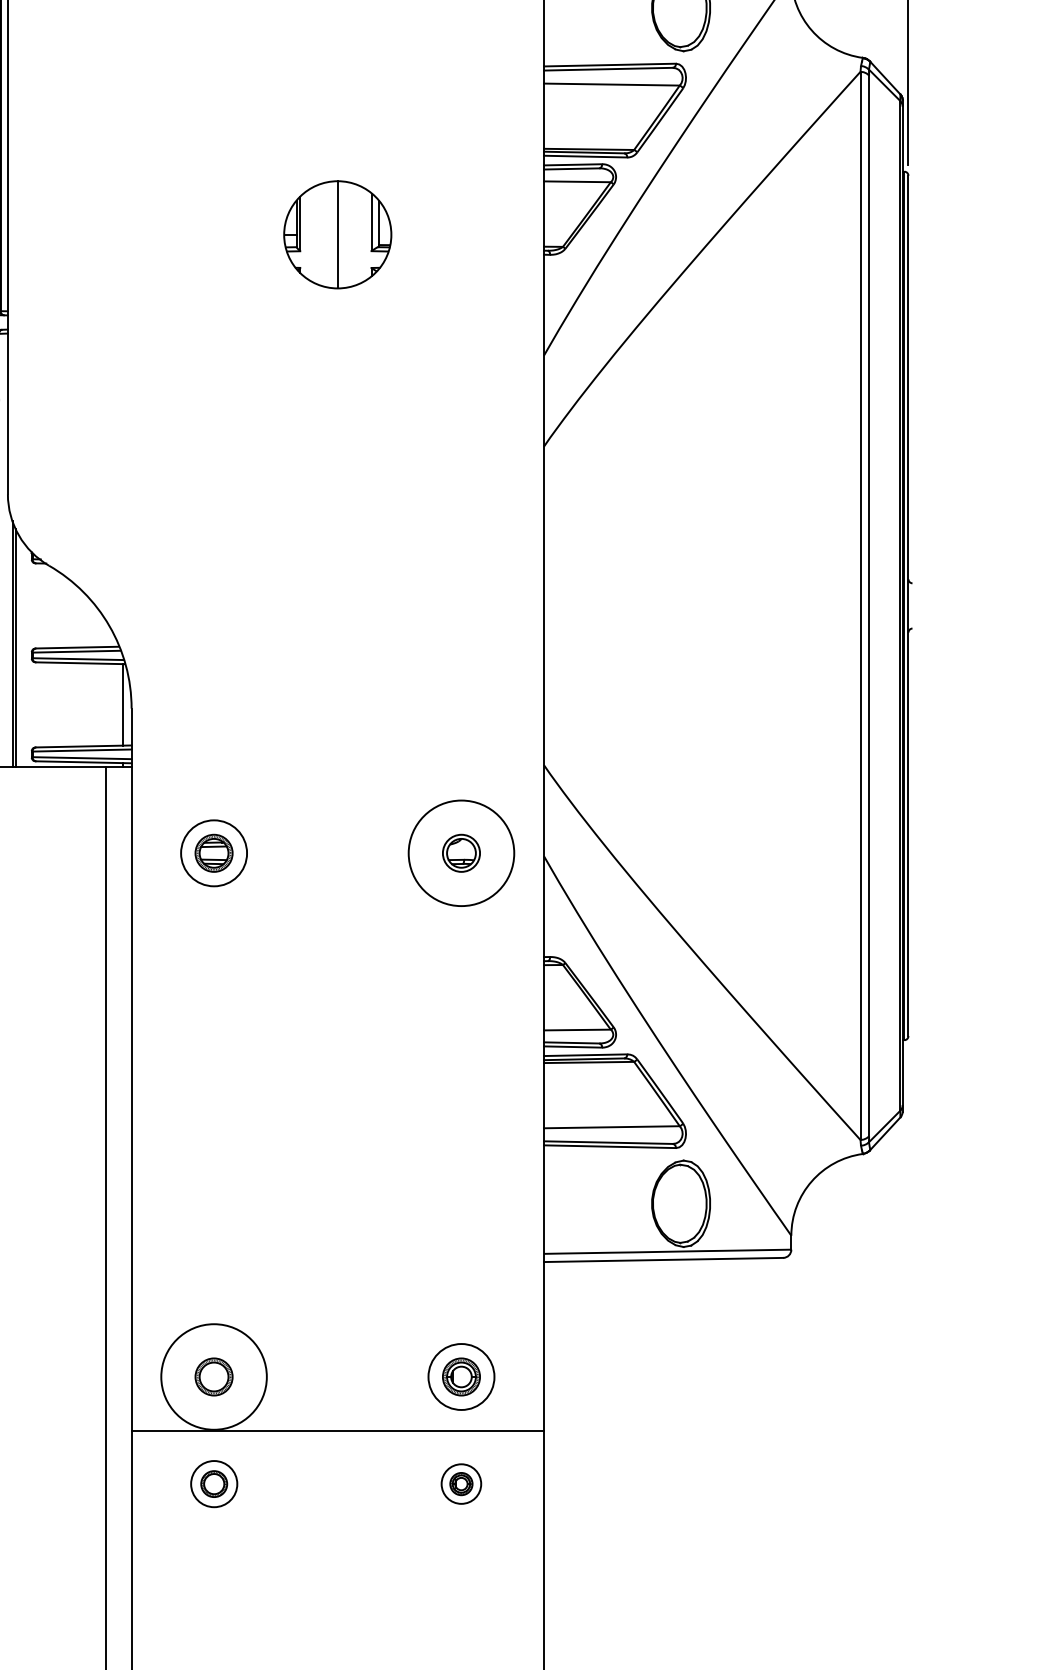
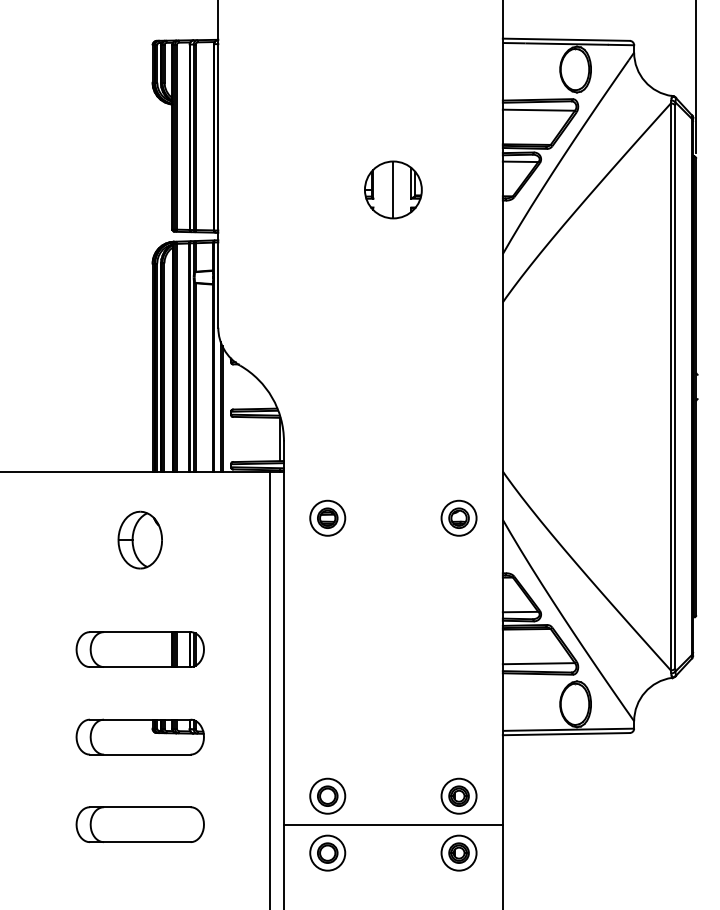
circle: (460, 851) -> (458, 517), size x0.62
circle: (213, 1375) -> (327, 795), size x0.62
part: (213, 1482) -> (327, 852), size x1.43
part: (460, 1482) -> (458, 852), size x1.67

